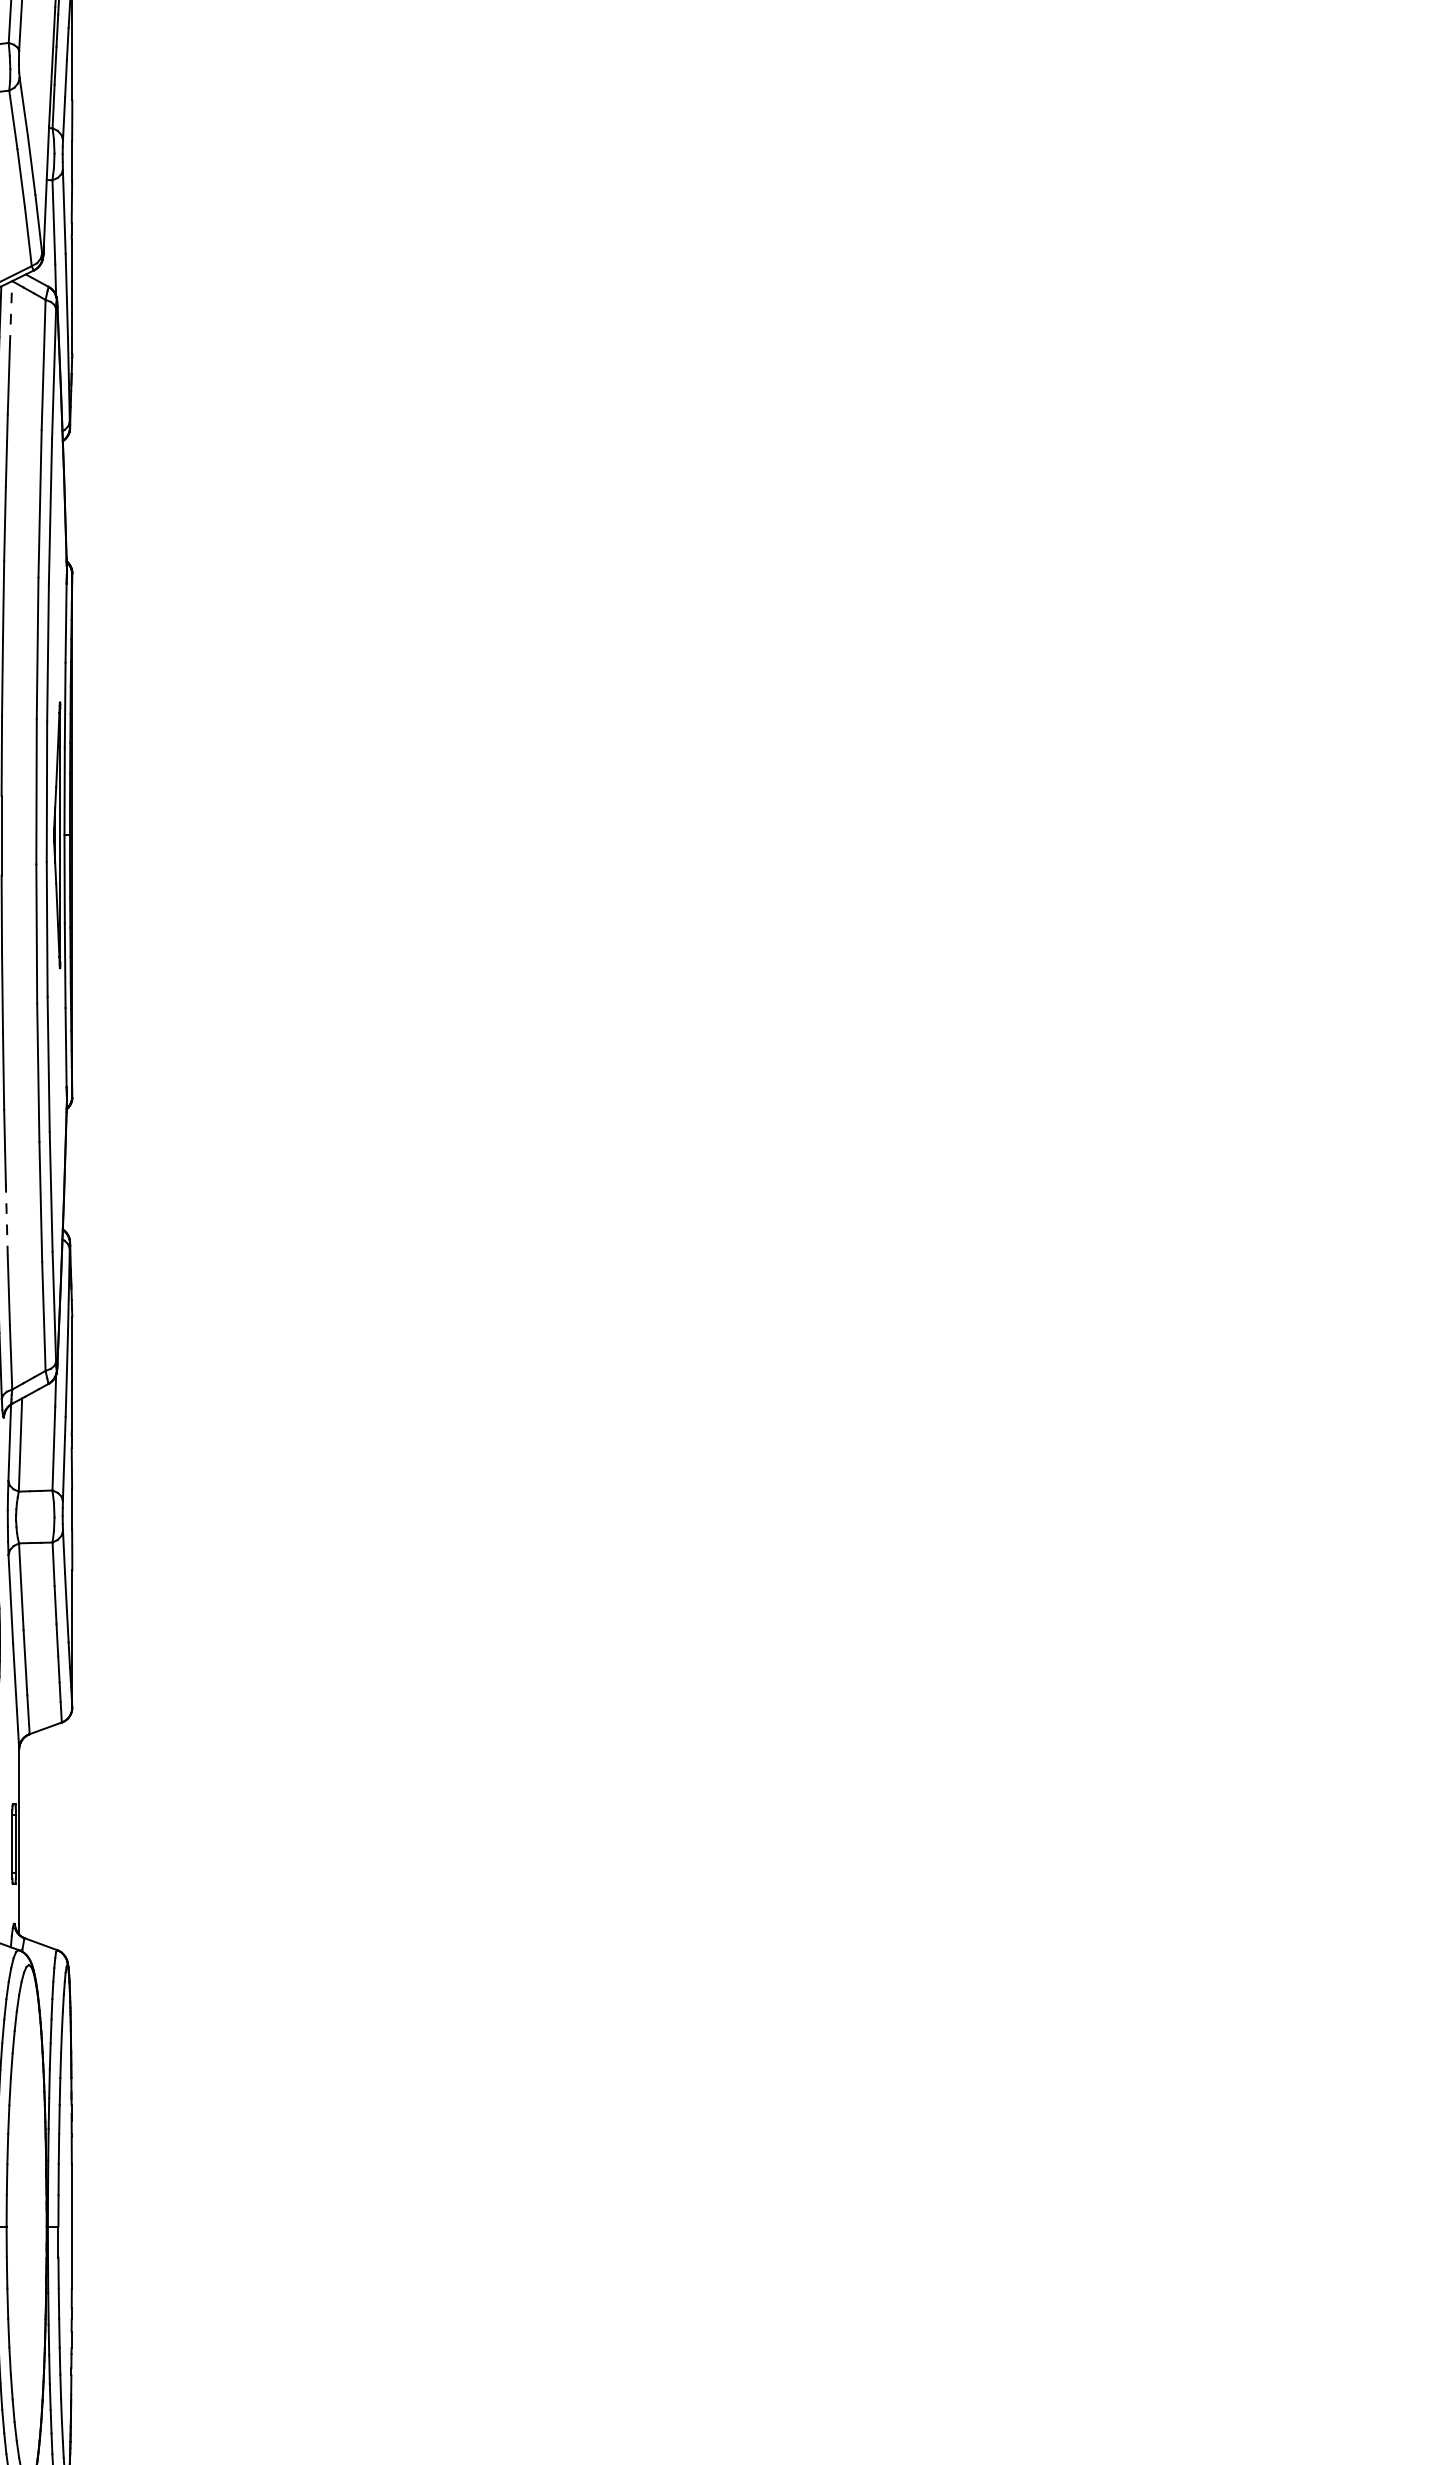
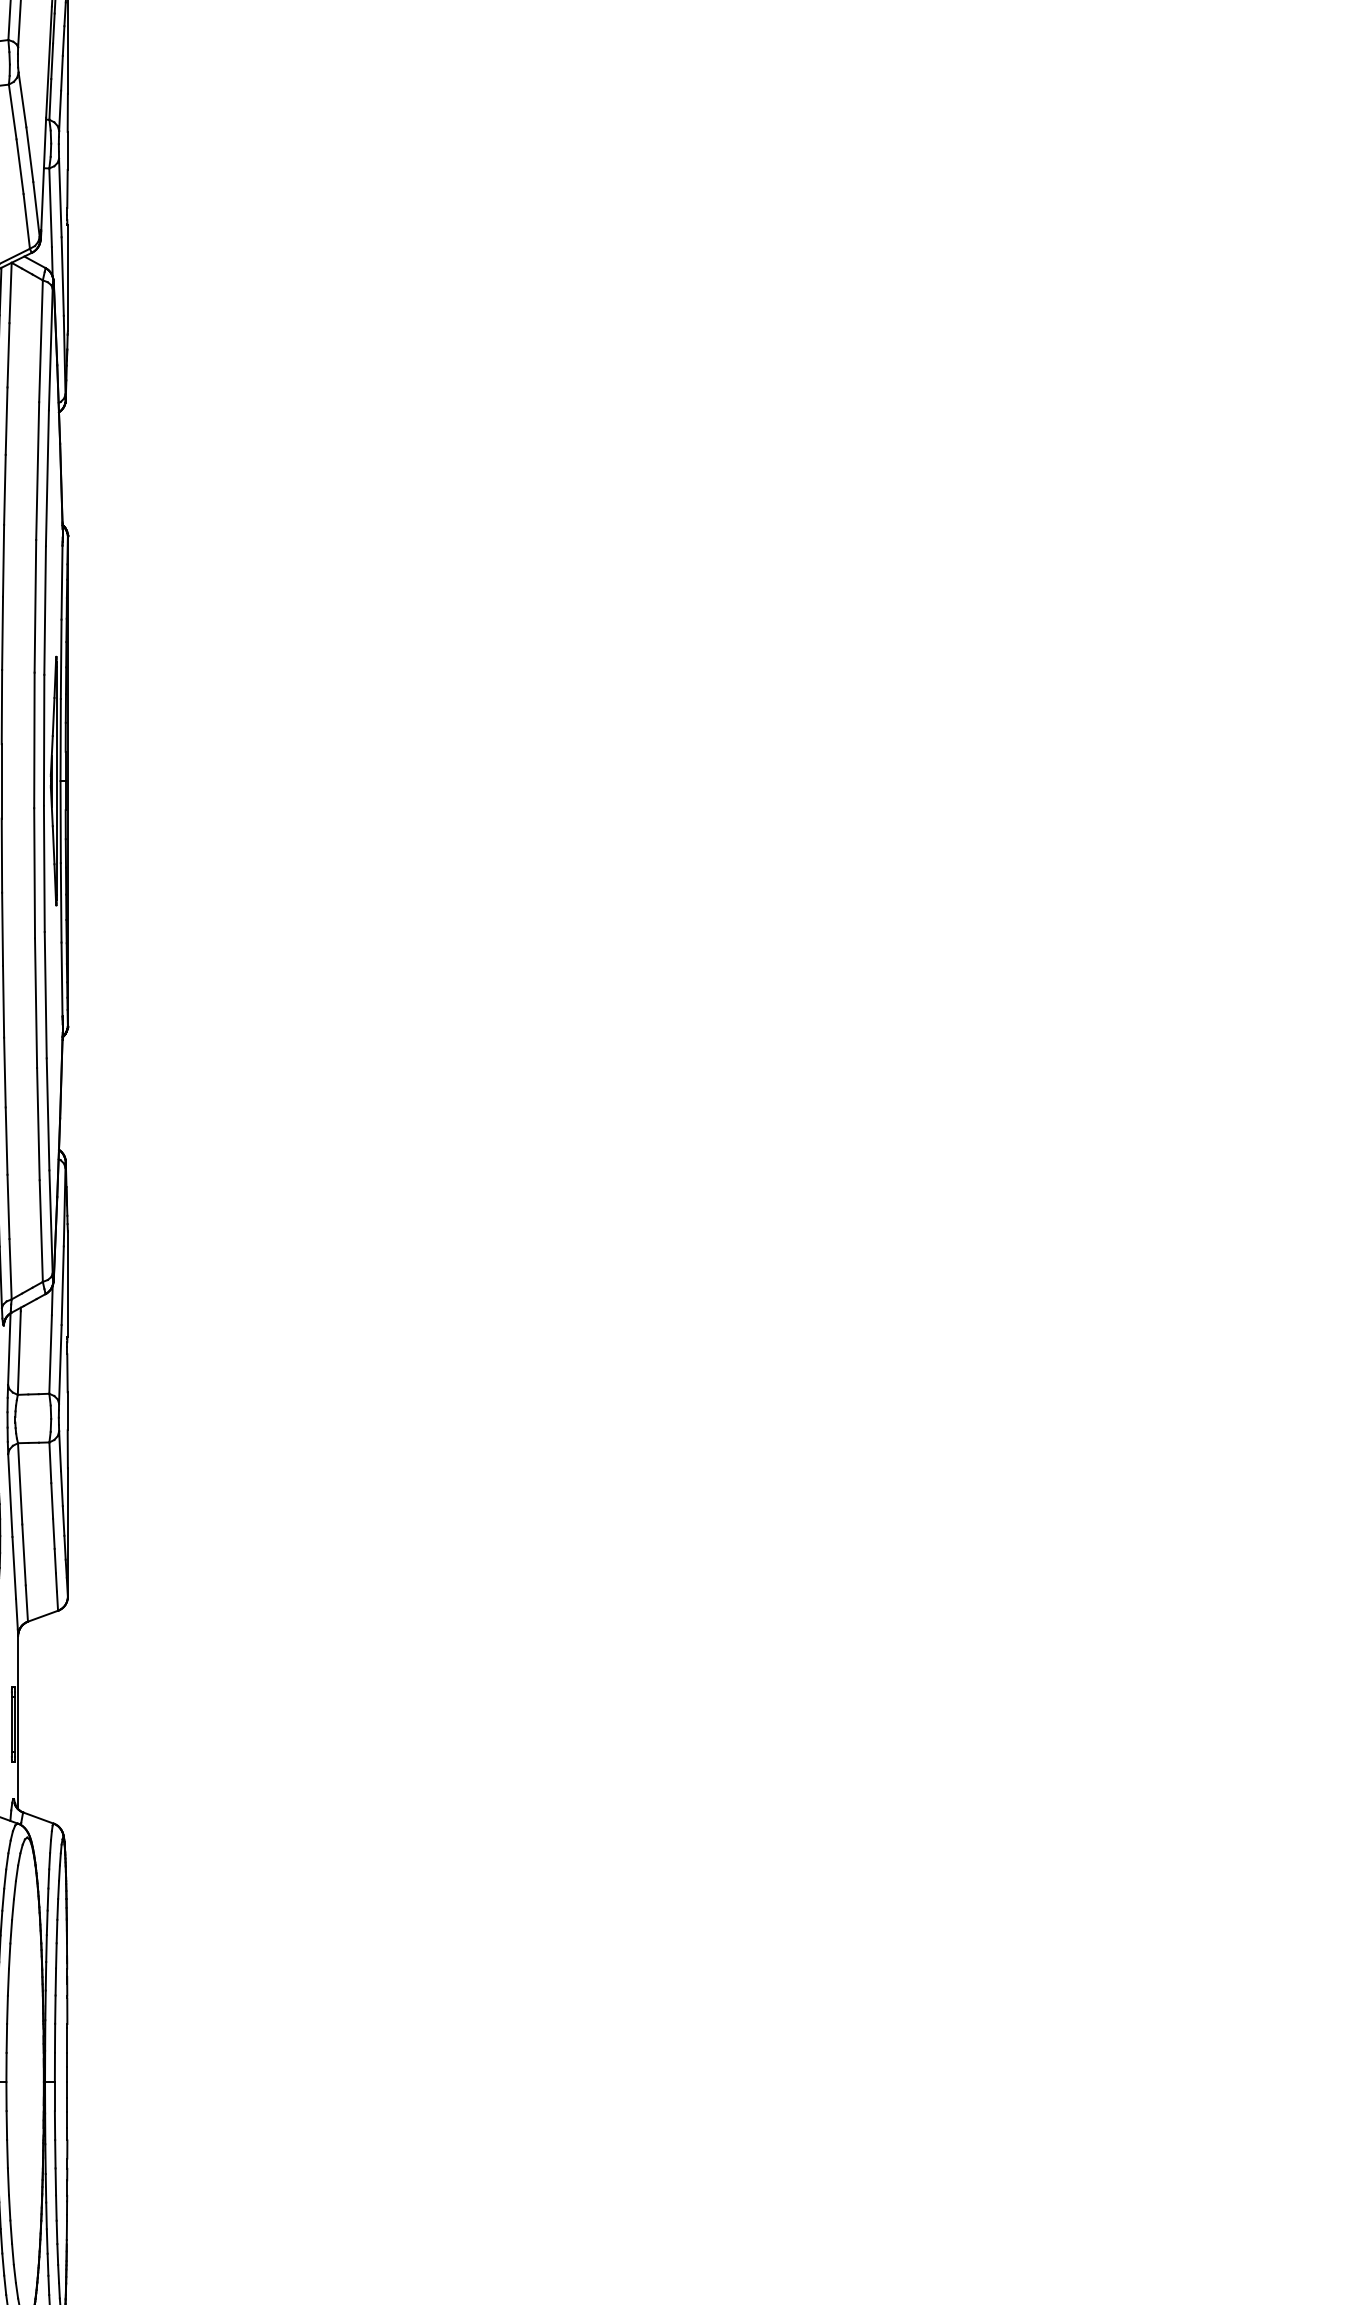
line: (11, 312) -> (10, 292), dashed -> solid
line: (6, 1219) -> (6, 1140), dashed -> solid

